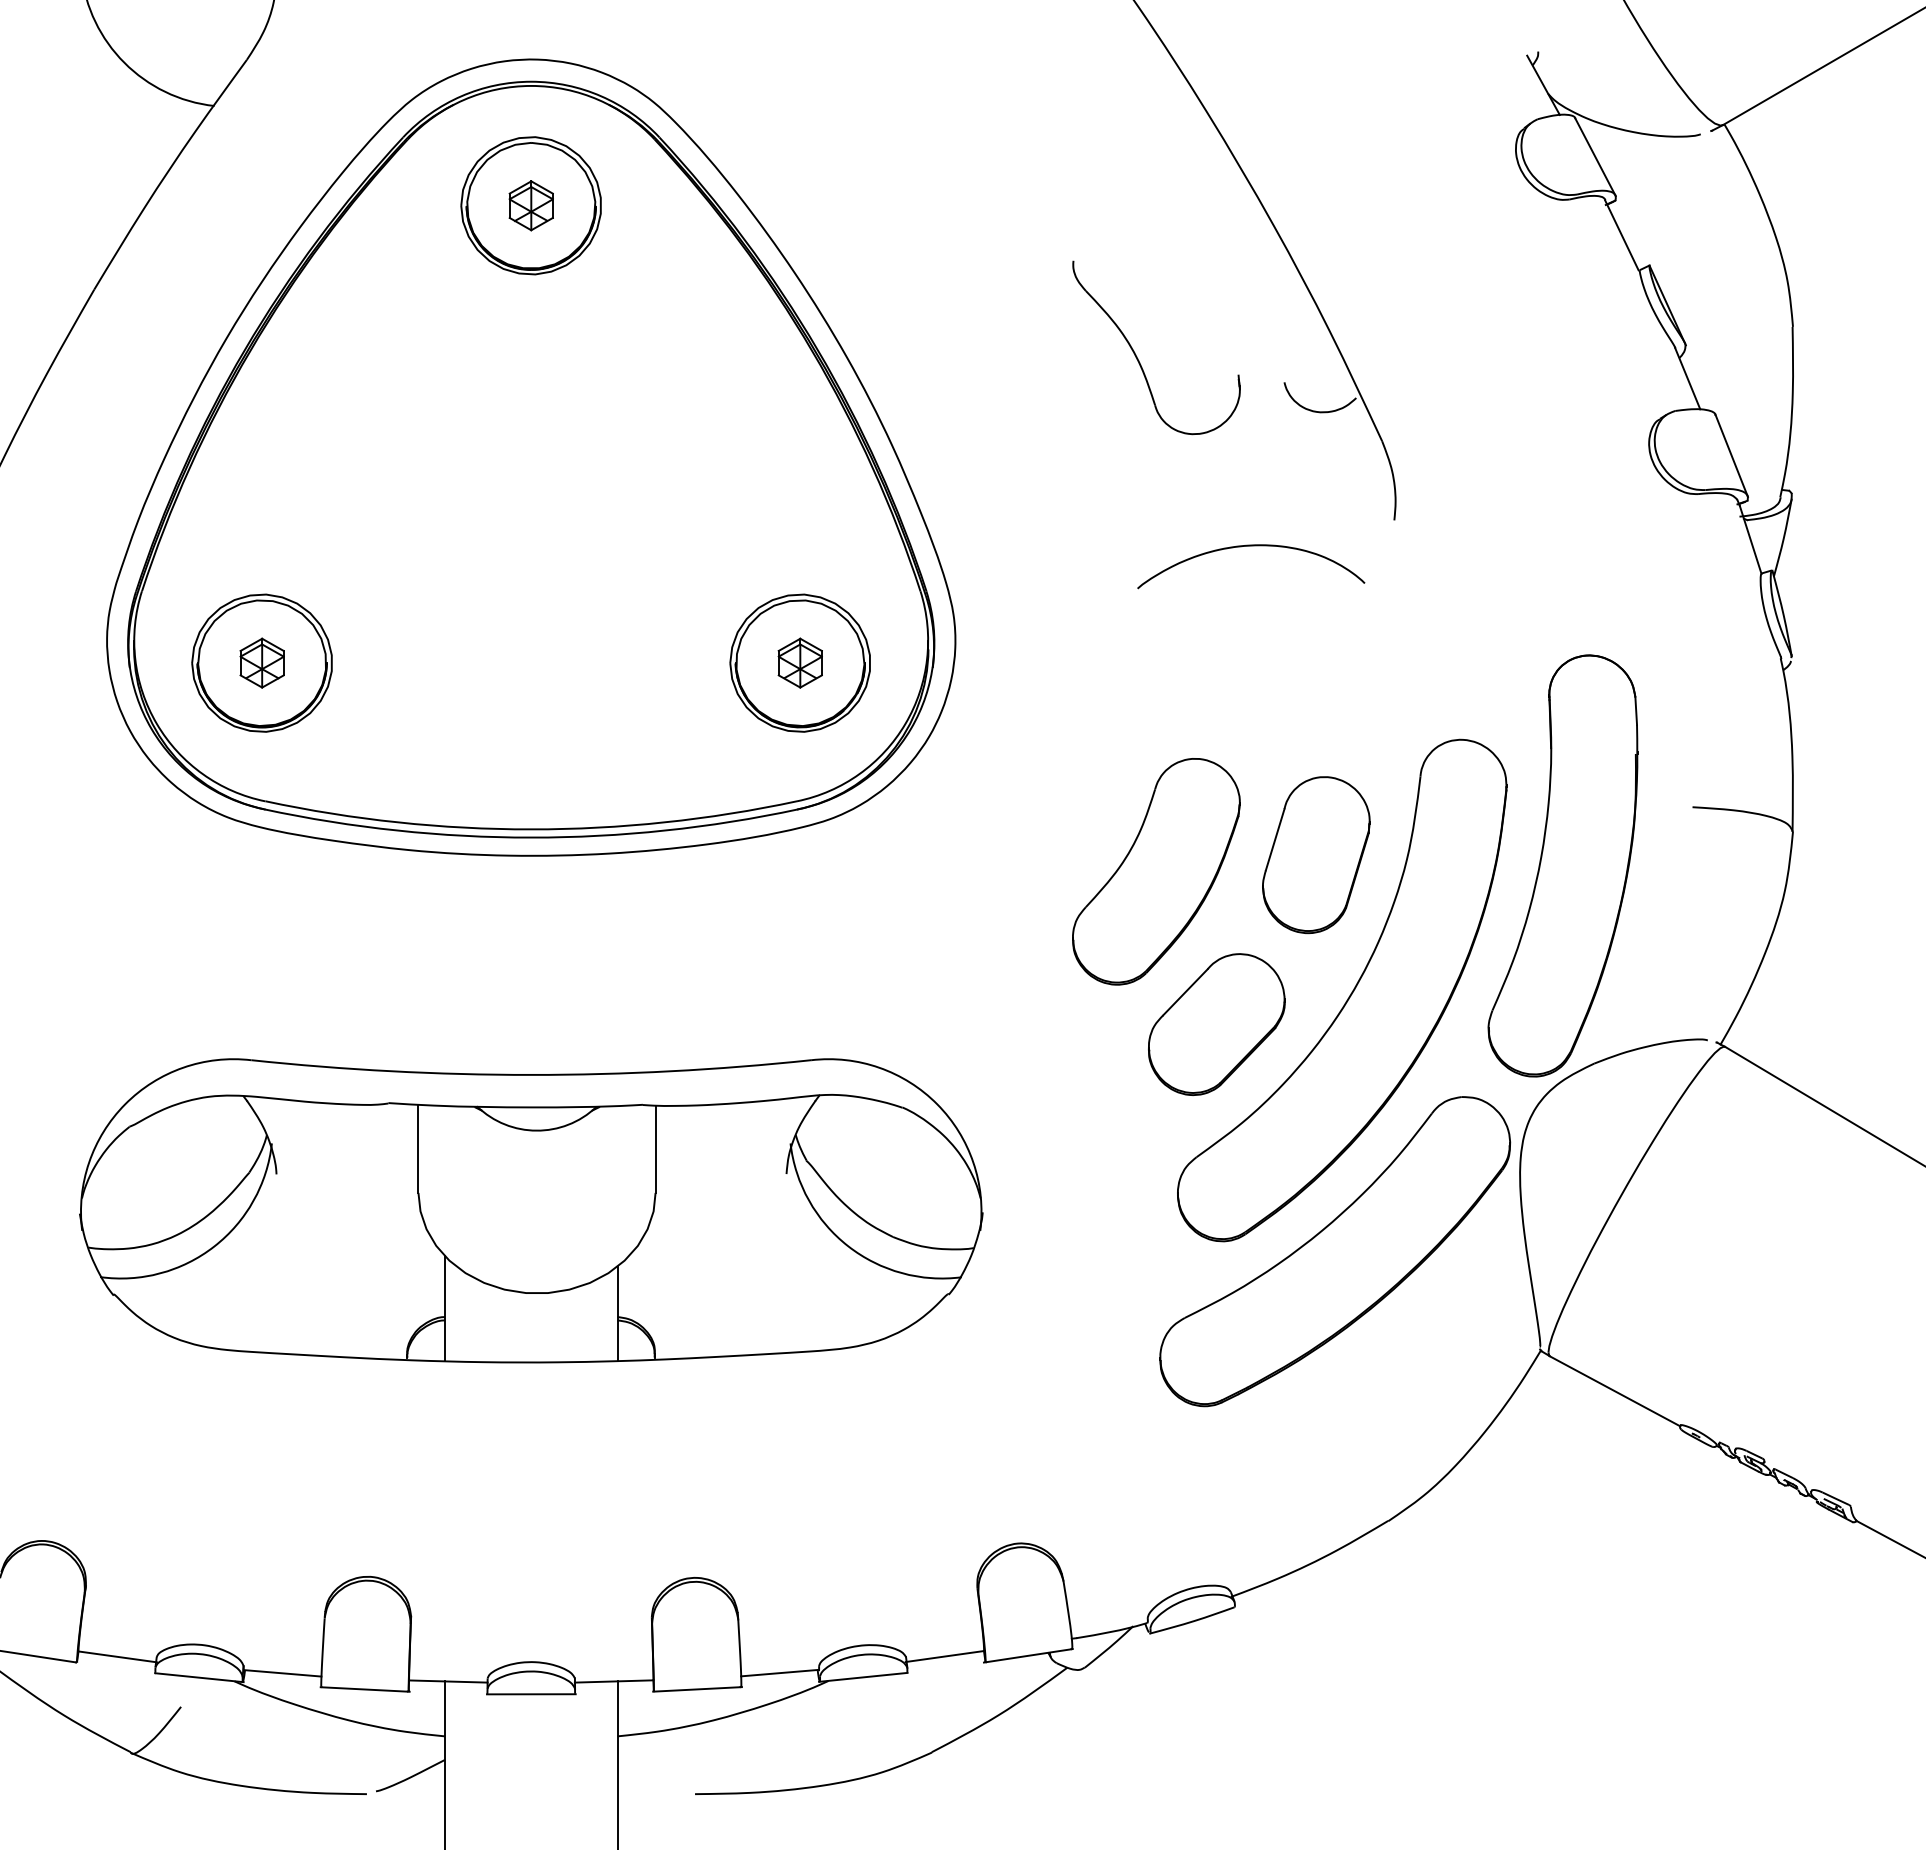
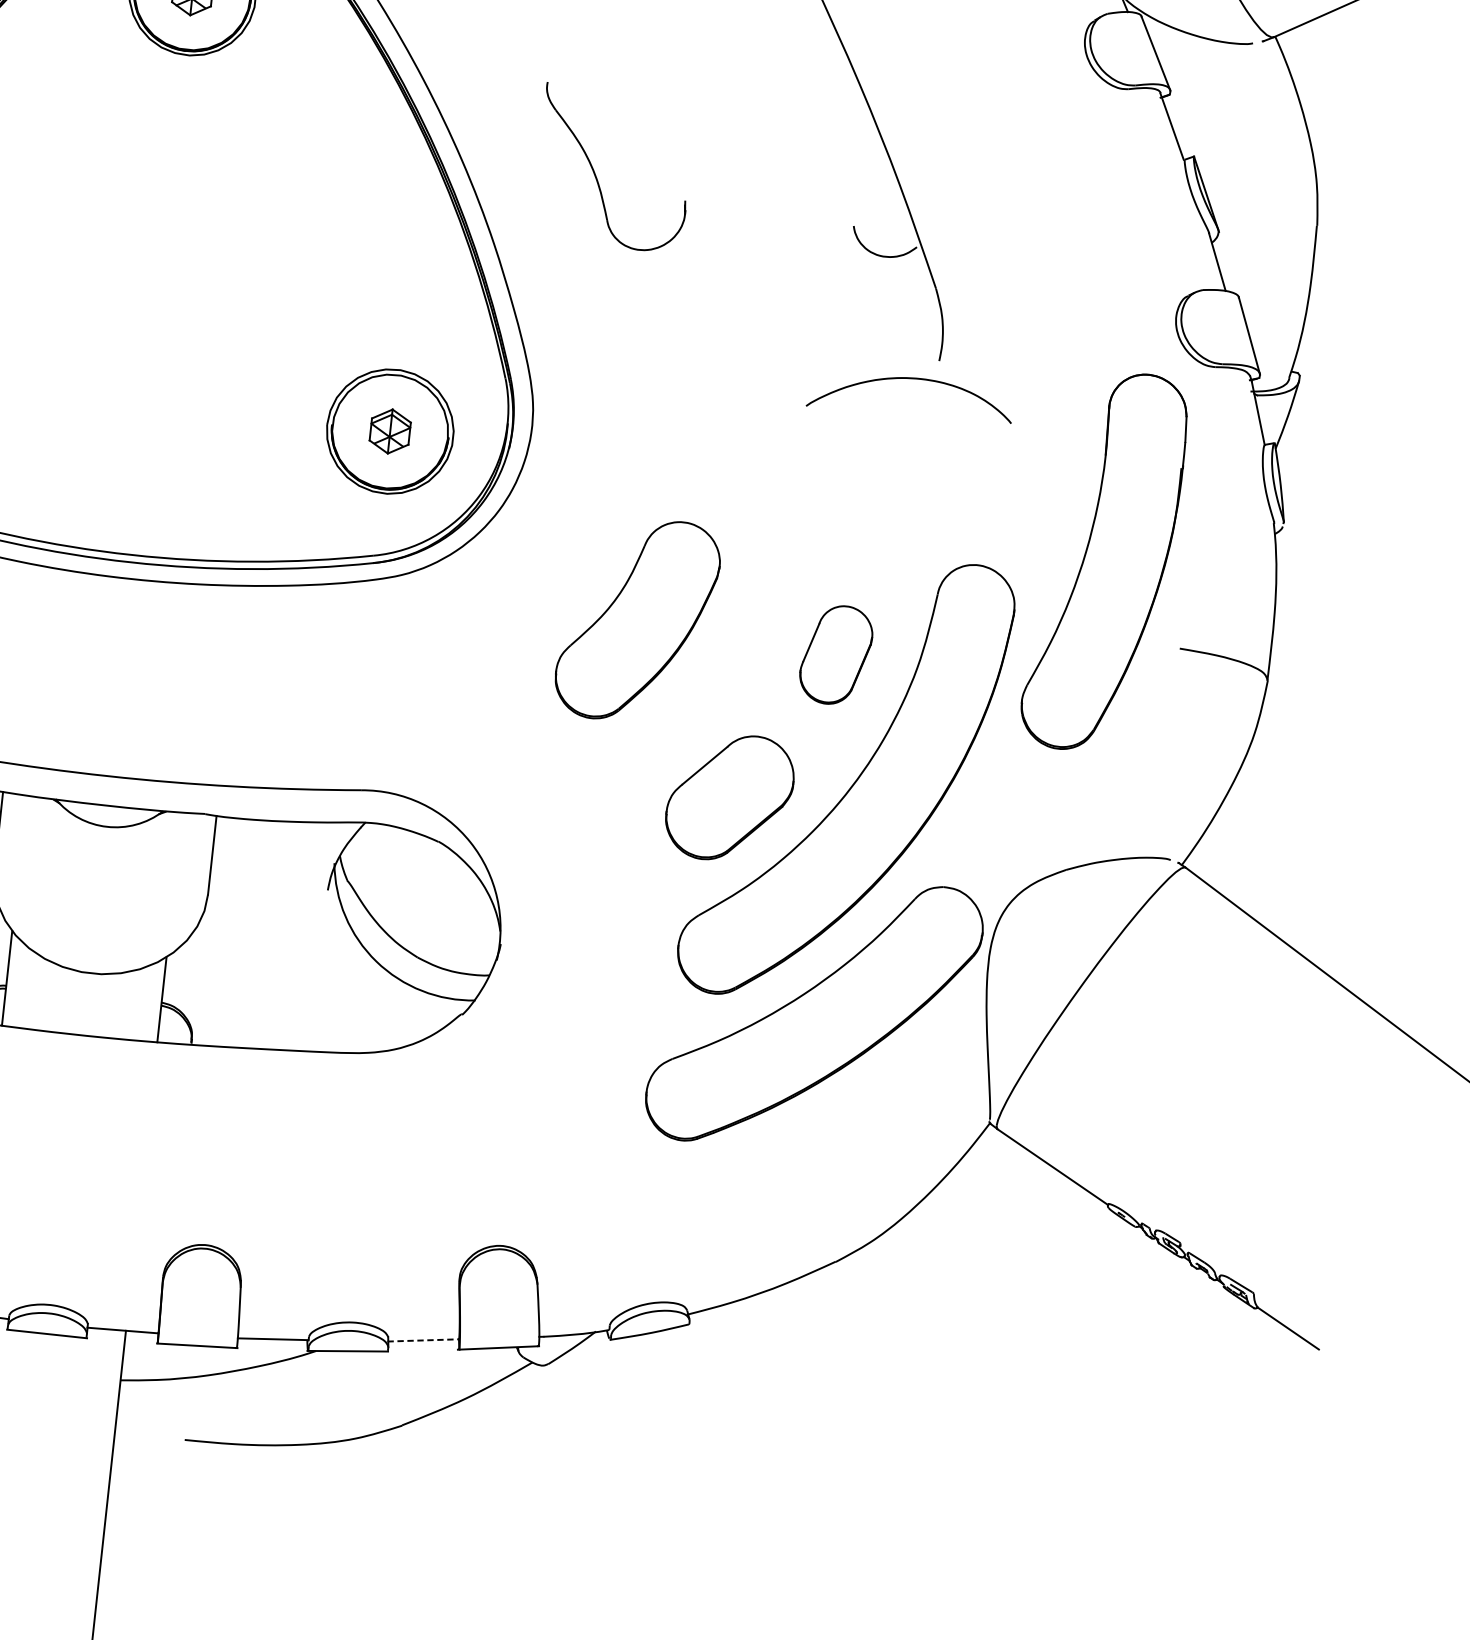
part: (1137, 356) -> (596, 174), moved
curve: (1251, 546) -> (912, 379), moved
part: (1316, 855) -> (836, 655), size x0.7
part: (1562, 865) -> (1104, 561), moved
part: (1156, 871) -> (637, 620), moved
line: (945, 1656) -> (423, 1340), solid -> dashed

